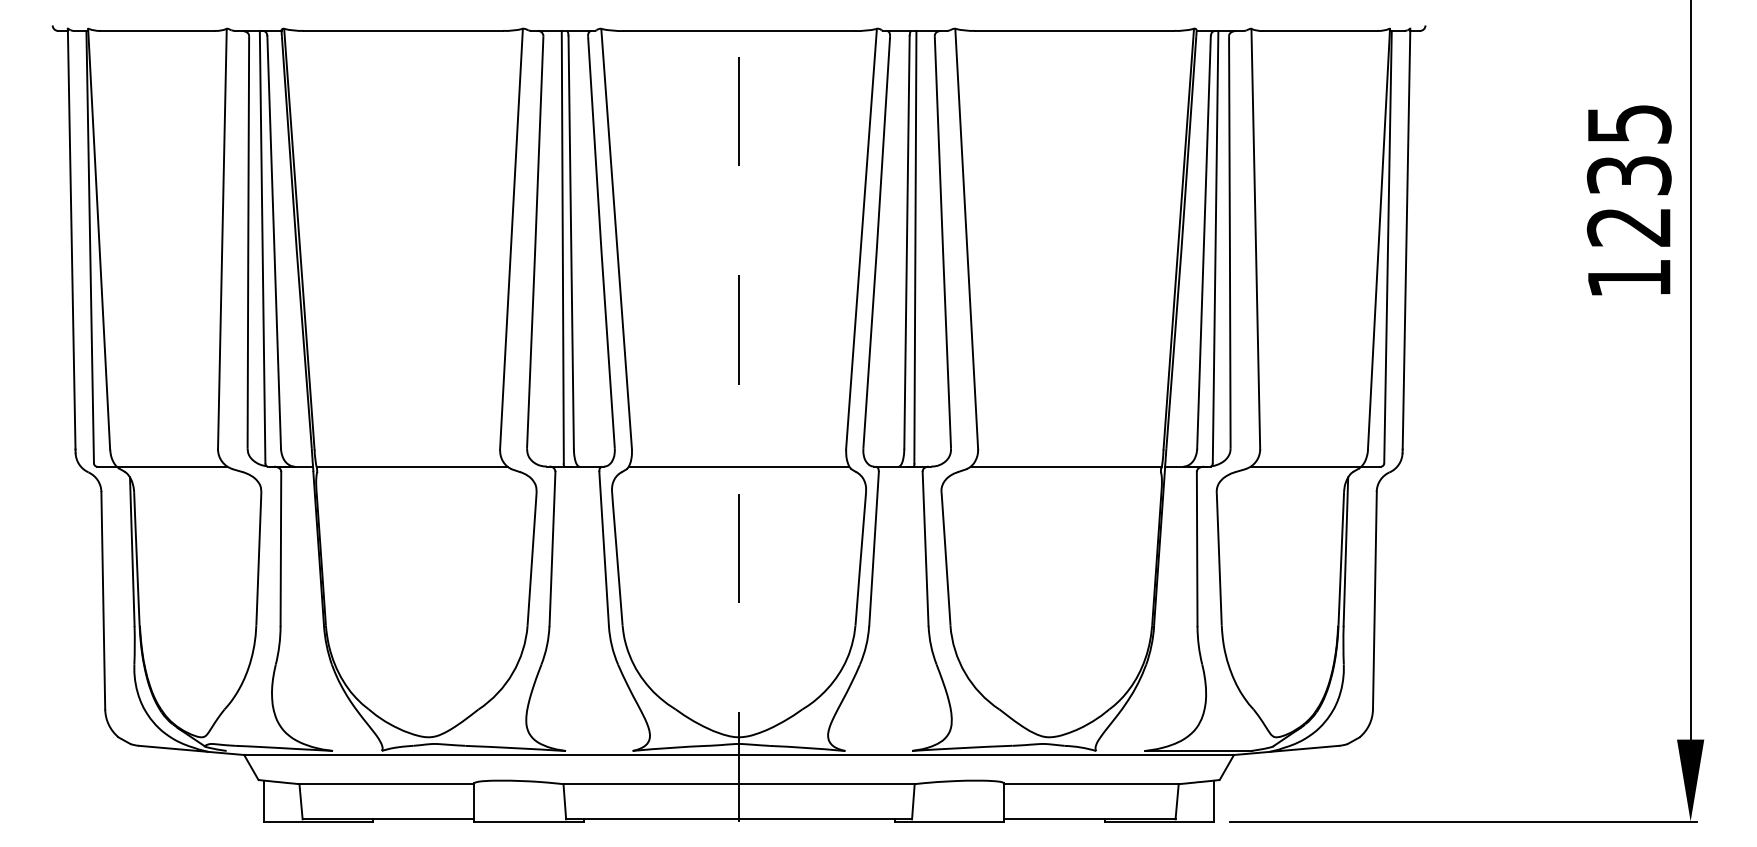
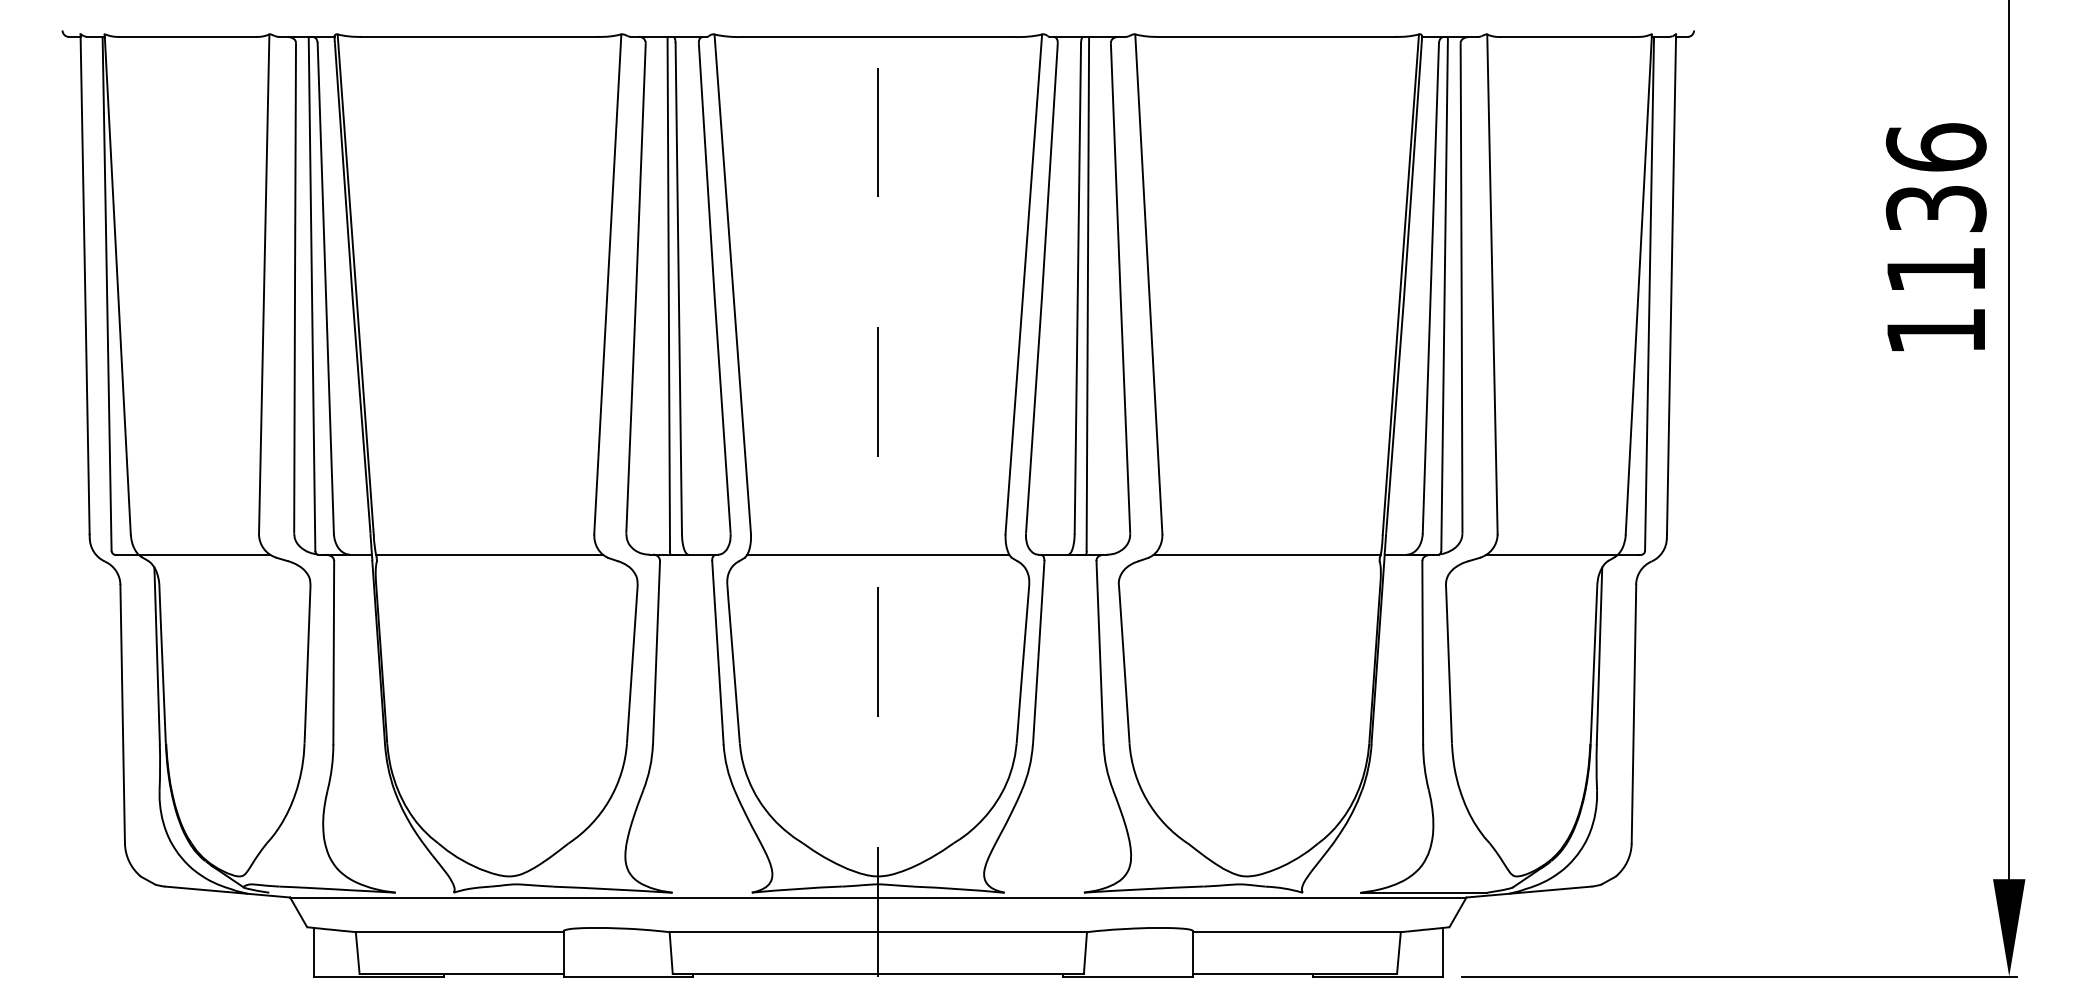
text: (1628, 174) -> (1935, 207), 1235 -> 1136

